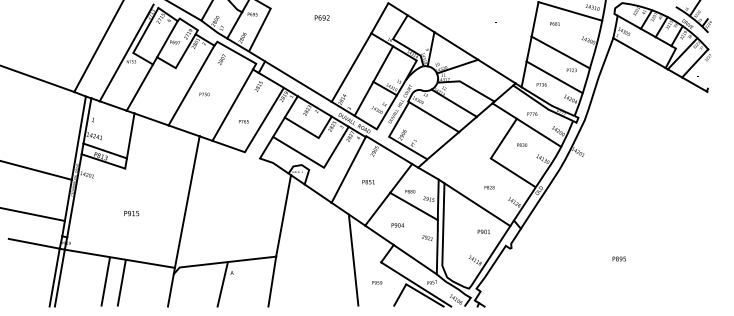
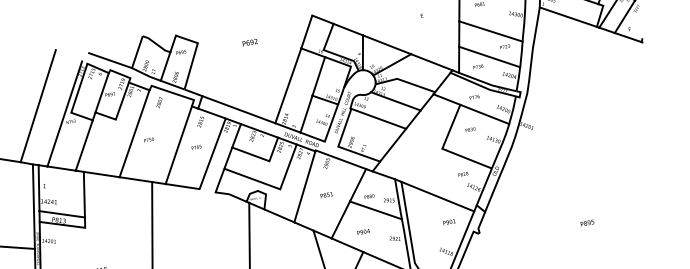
text: (243, 121) -> (196, 147), moved
text: (489, 187) -> (463, 174), moved

